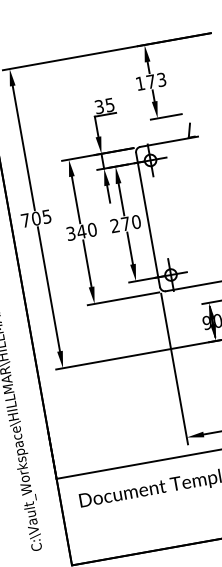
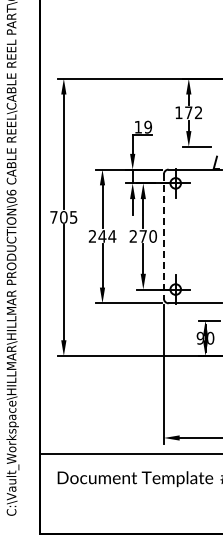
text: (161, 80) -> (198, 113), 173 -> 172
text: (103, 105) -> (142, 126), 35 -> 19
line: (147, 220) -> (163, 236), solid -> dashed
text: (81, 231) -> (102, 236), 340 -> 244

